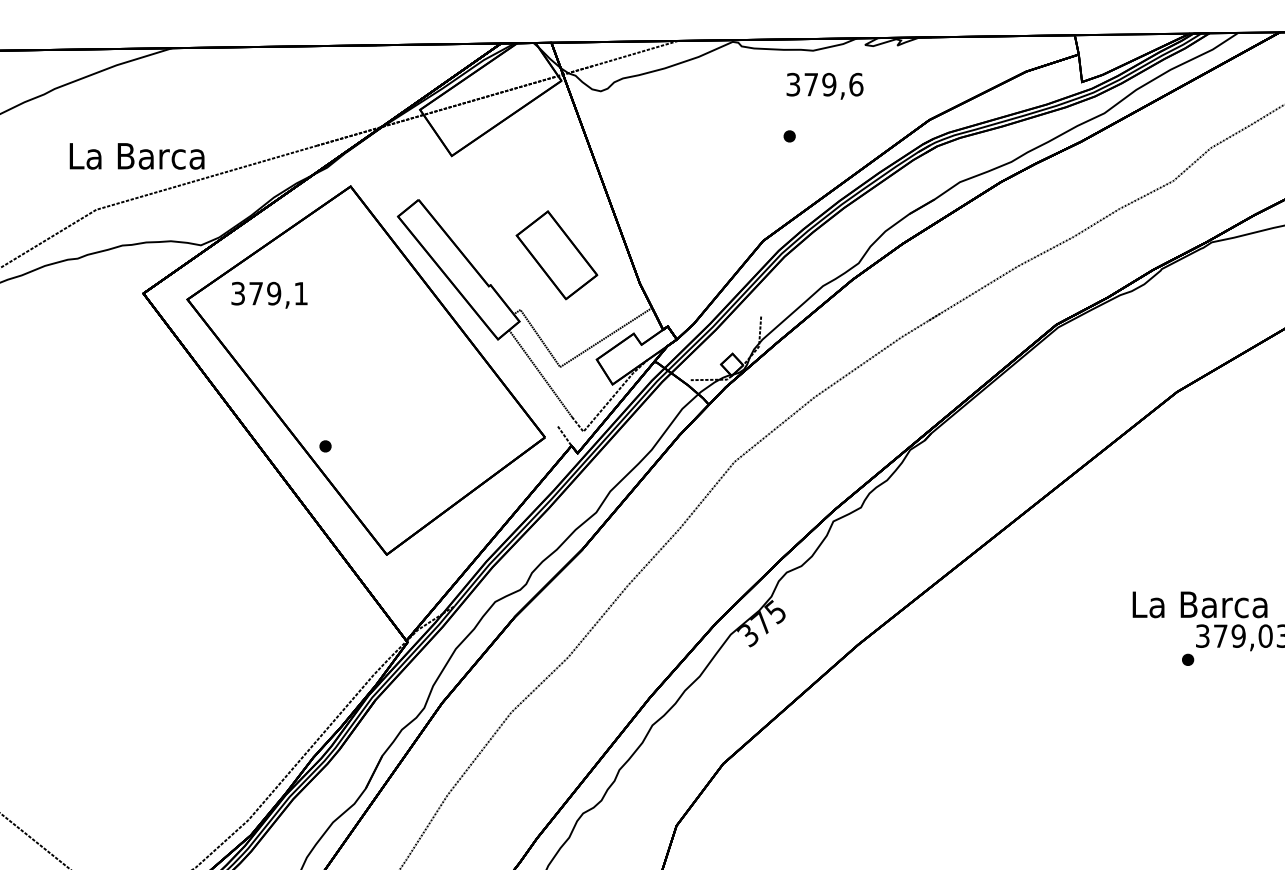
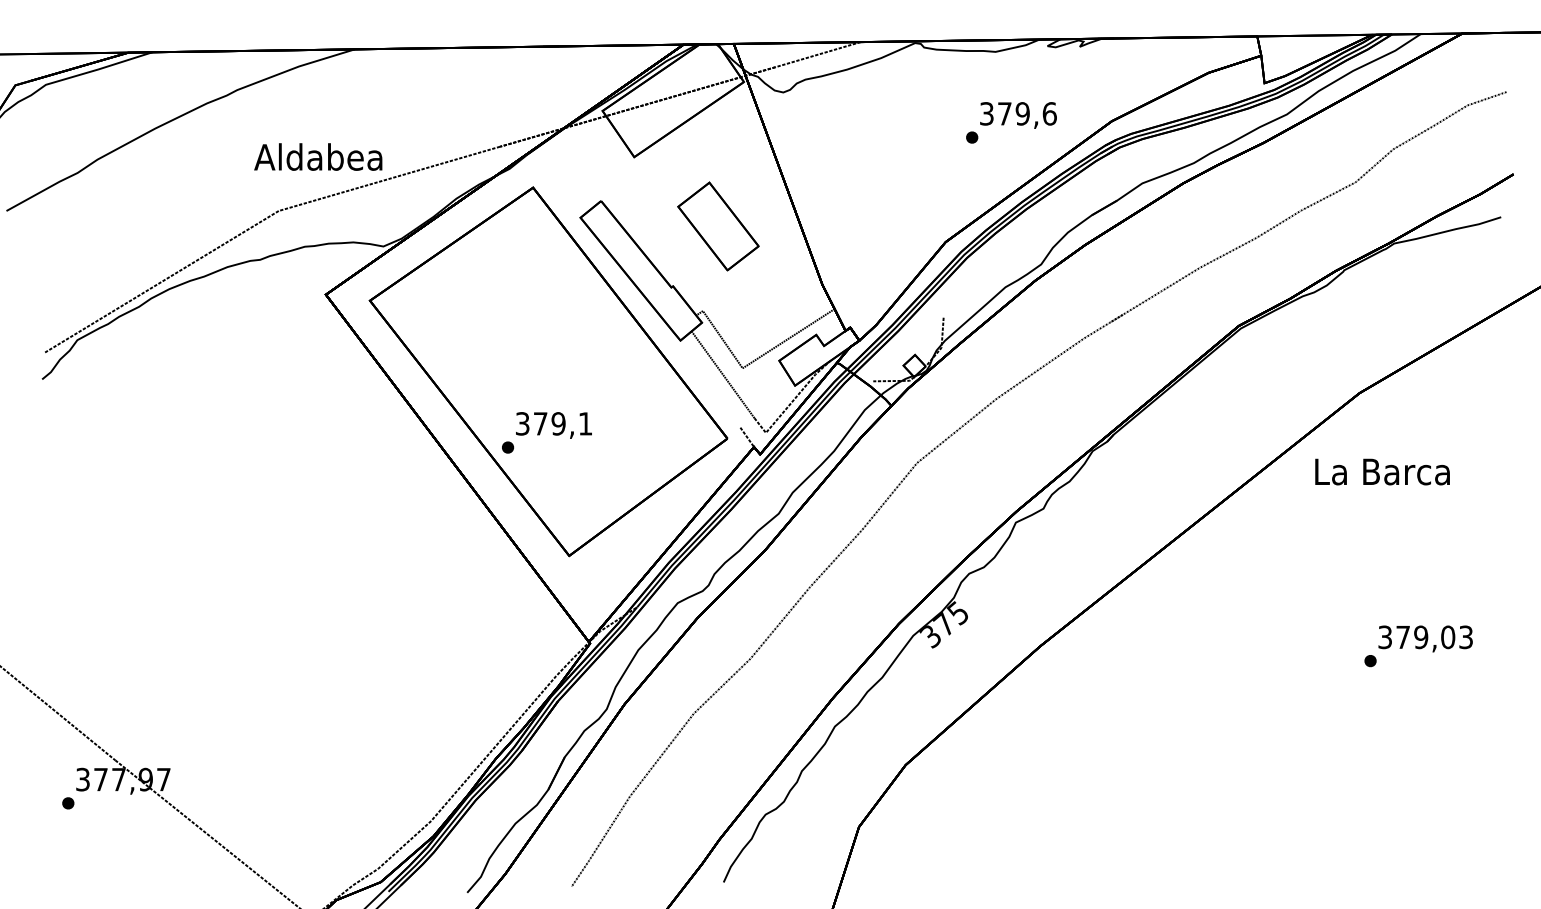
text: (825, 86) -> (1018, 115), moved
text: (137, 155) -> (319, 156), La Barca -> Aldabea
part: (557, 255) -> (718, 226), moved
text: (269, 295) -> (553, 425), moved
text: (1200, 604) -> (1382, 471), moved

